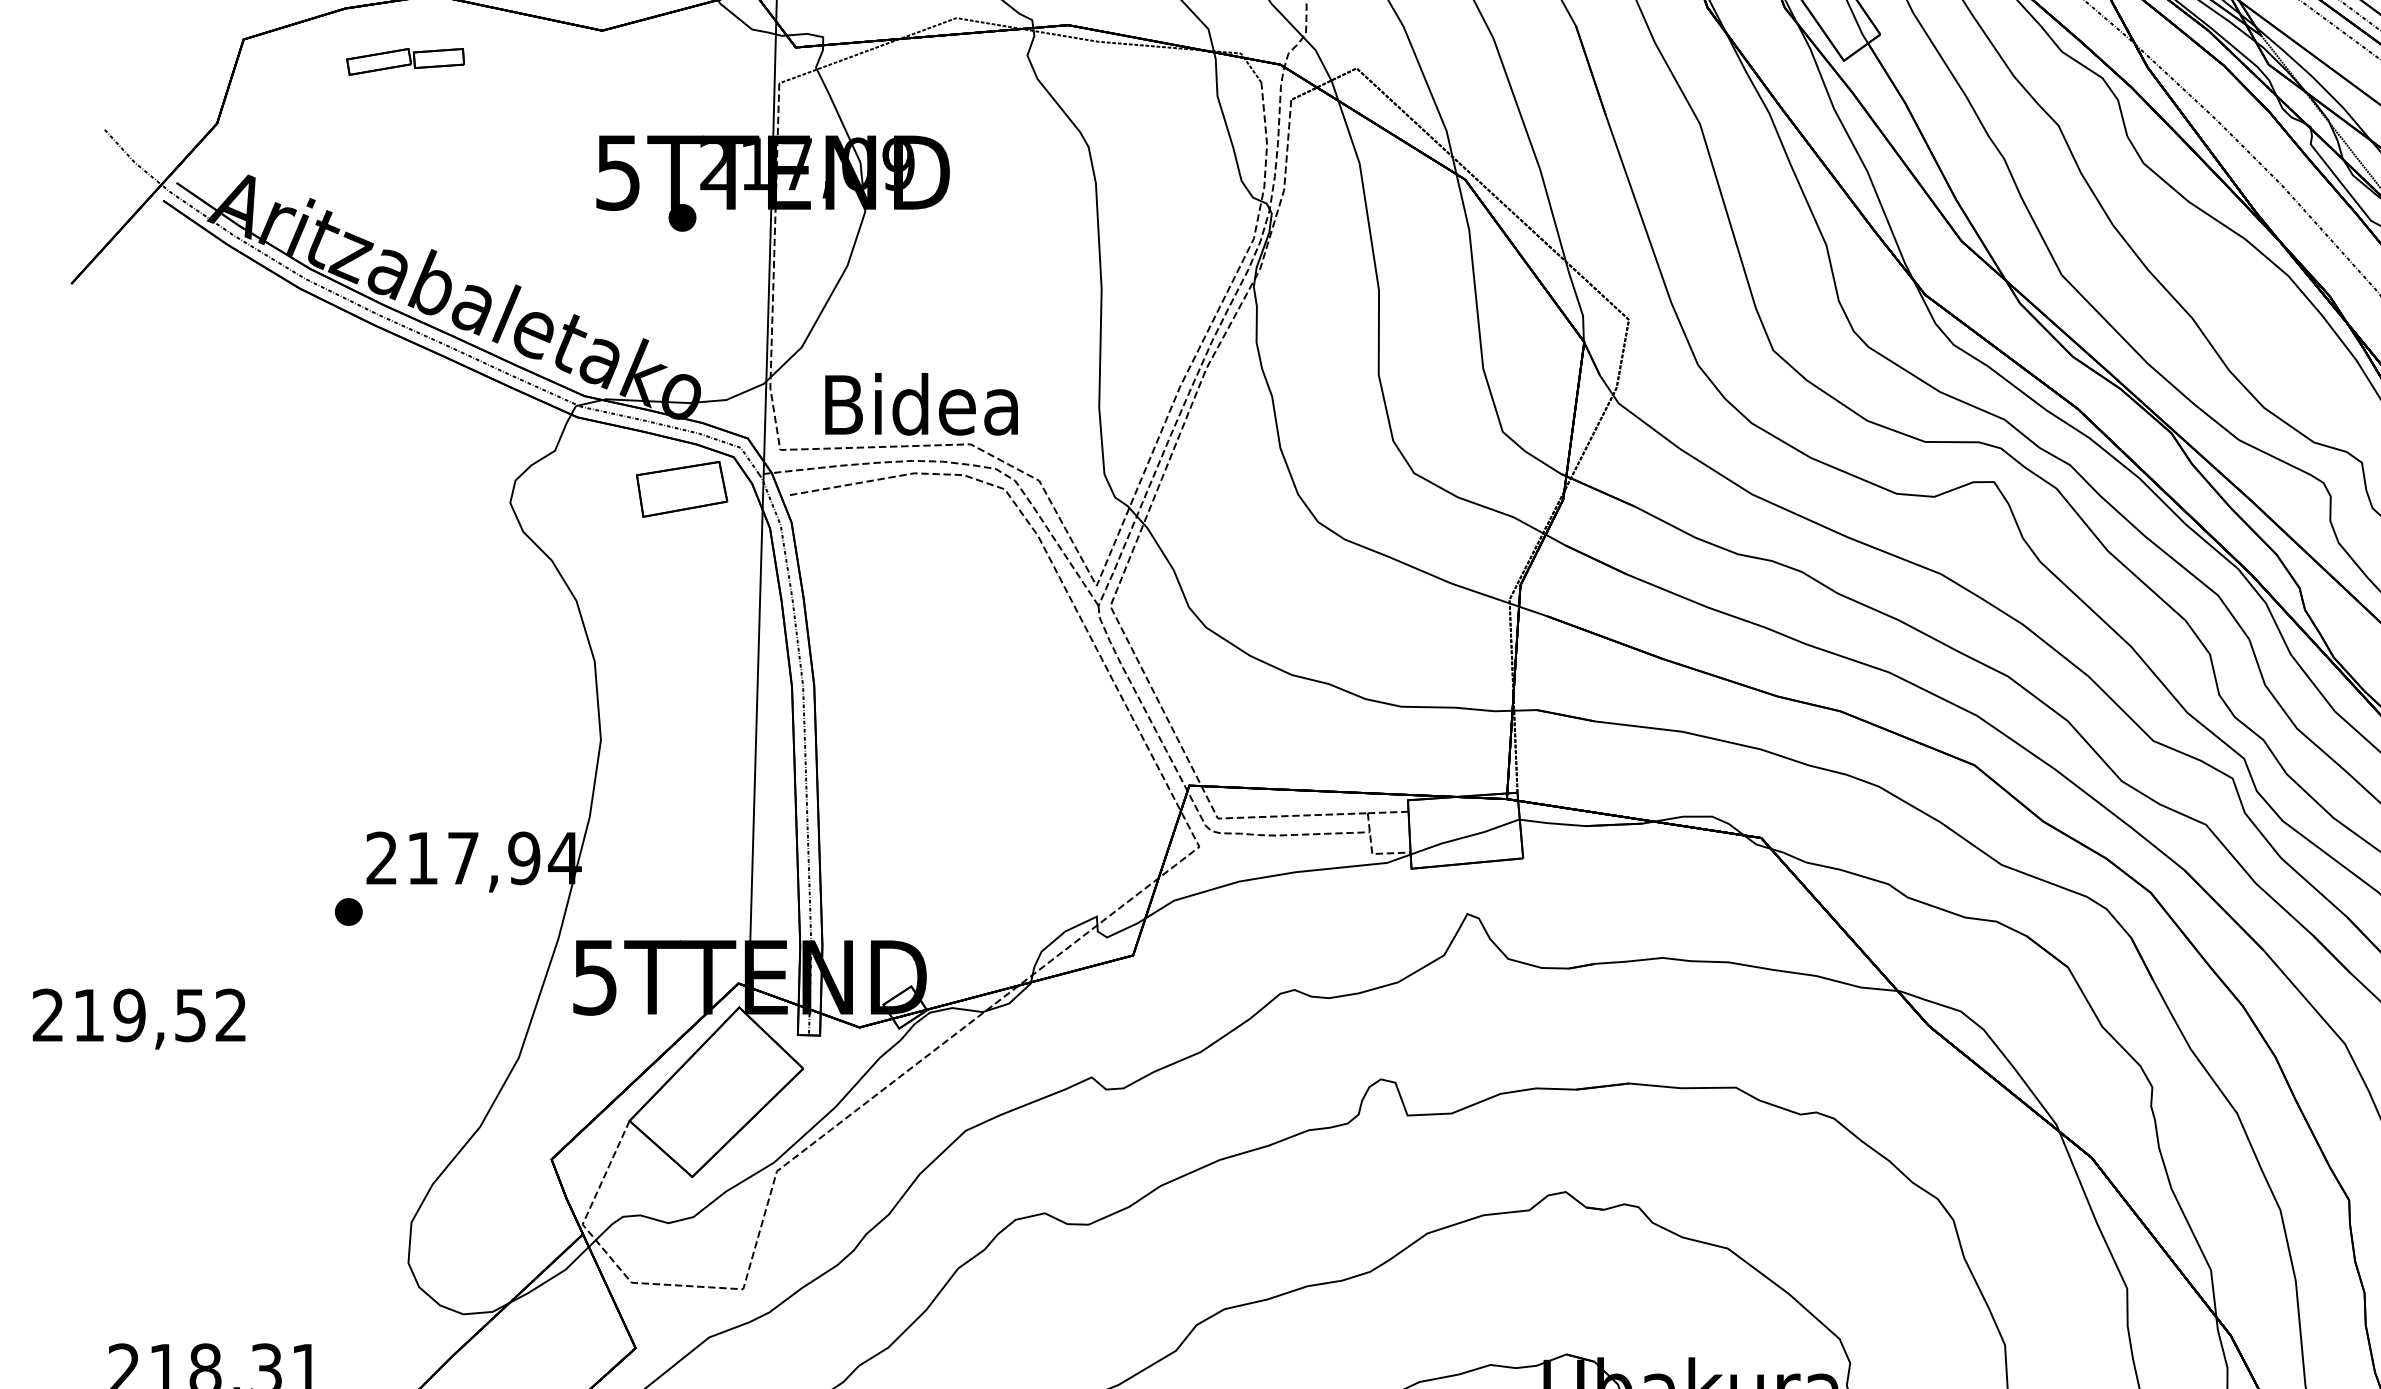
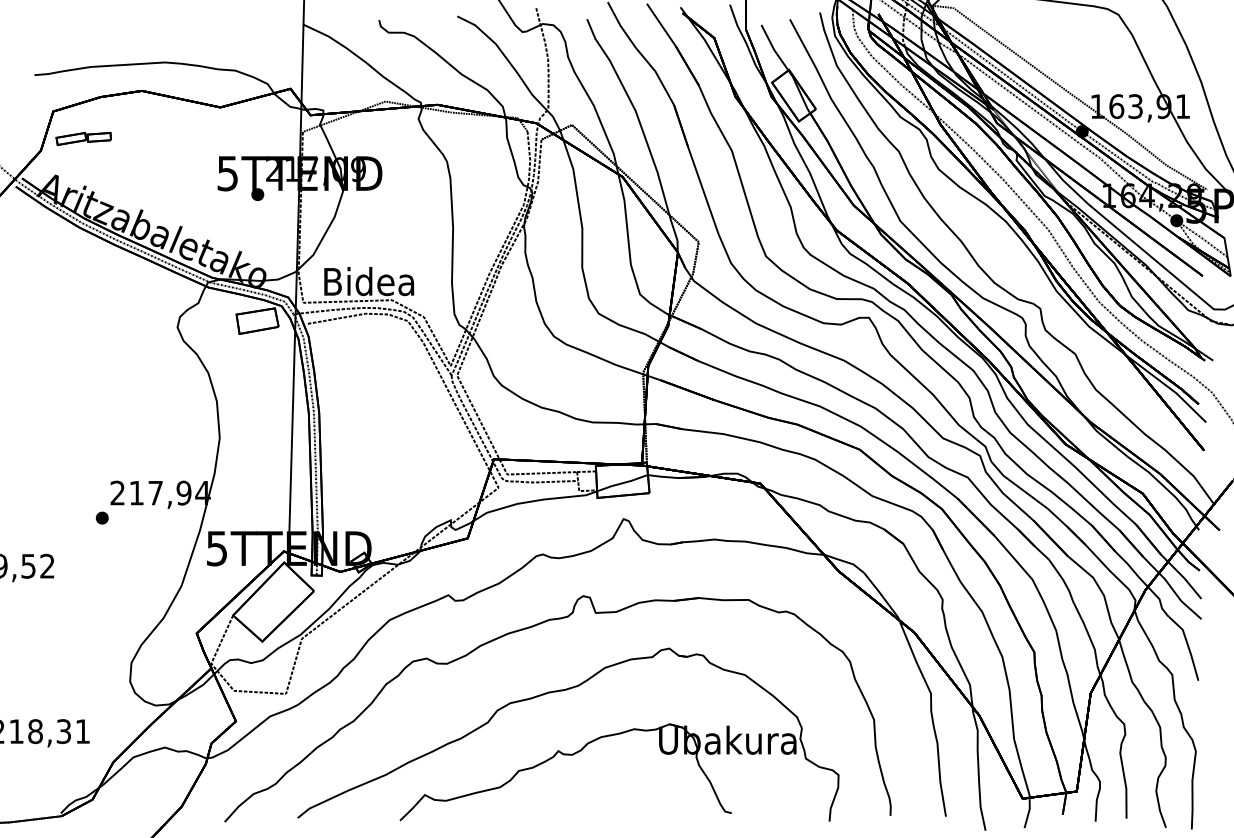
part: (405, 60) -> (83, 138), moved

